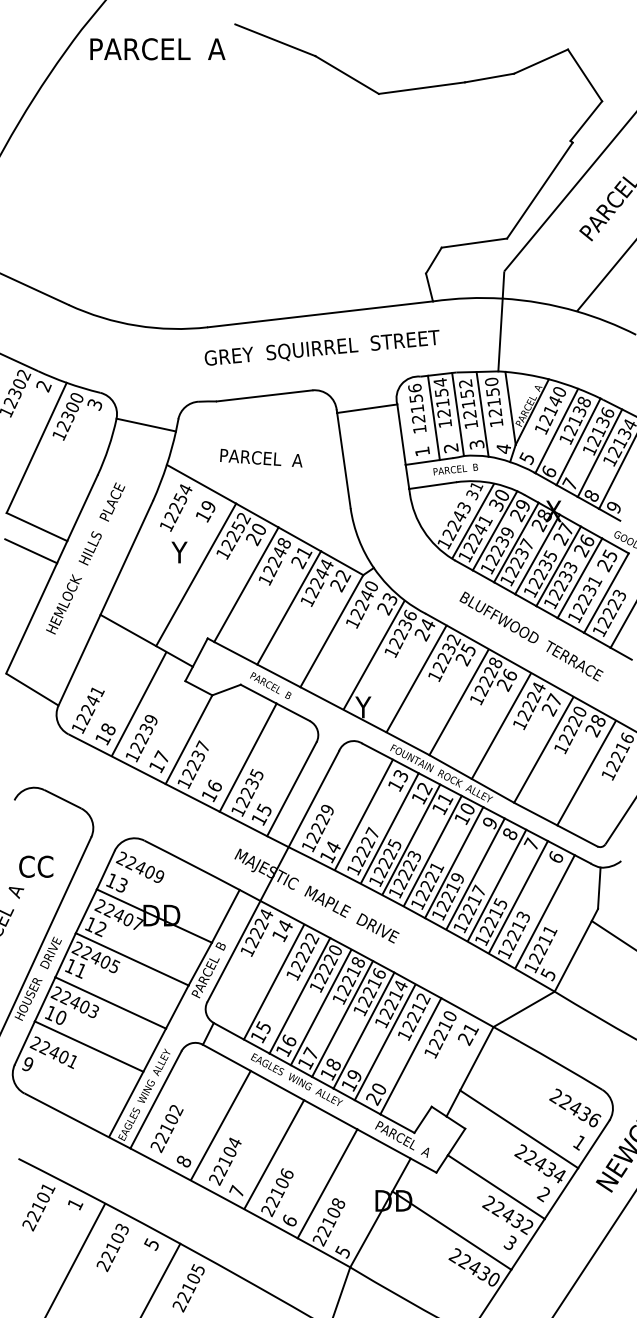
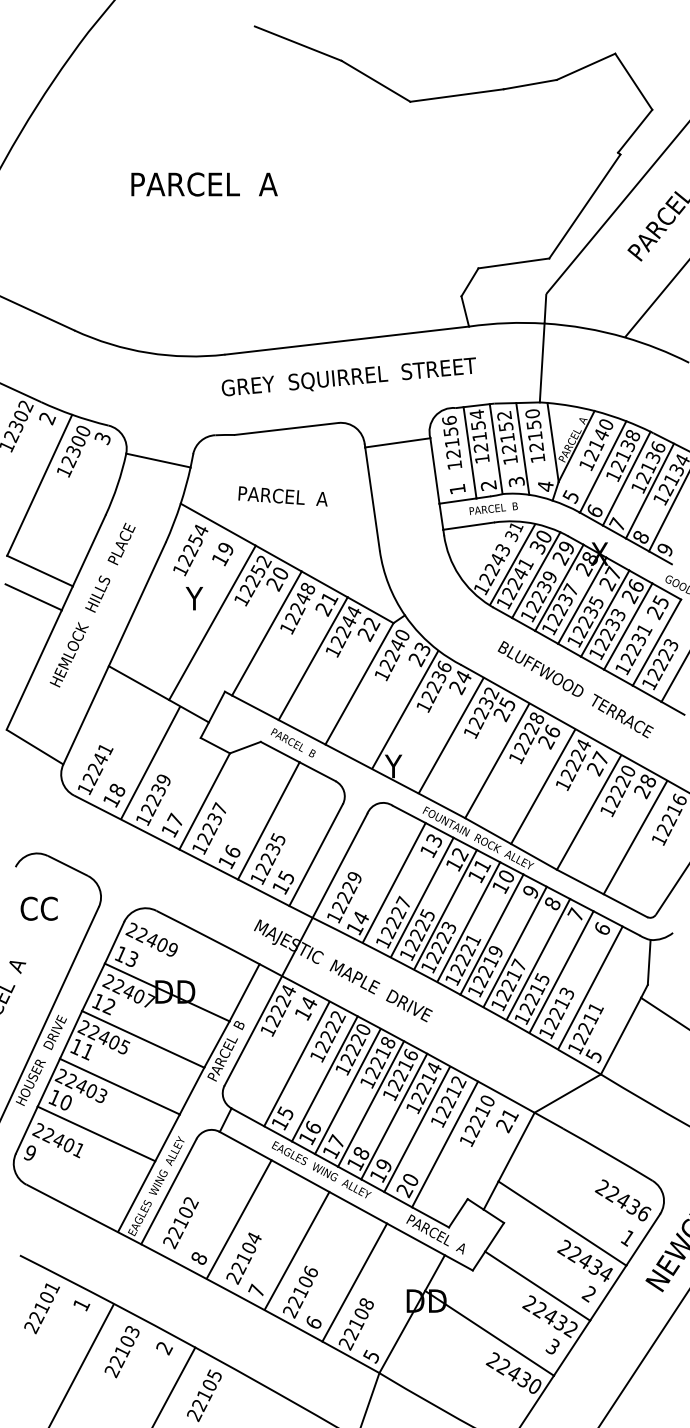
text: (157, 49) -> (204, 184), moved
text: (36, 866) -> (39, 908), moved
text: (151, 1244) -> (164, 1348), 5 -> 2

